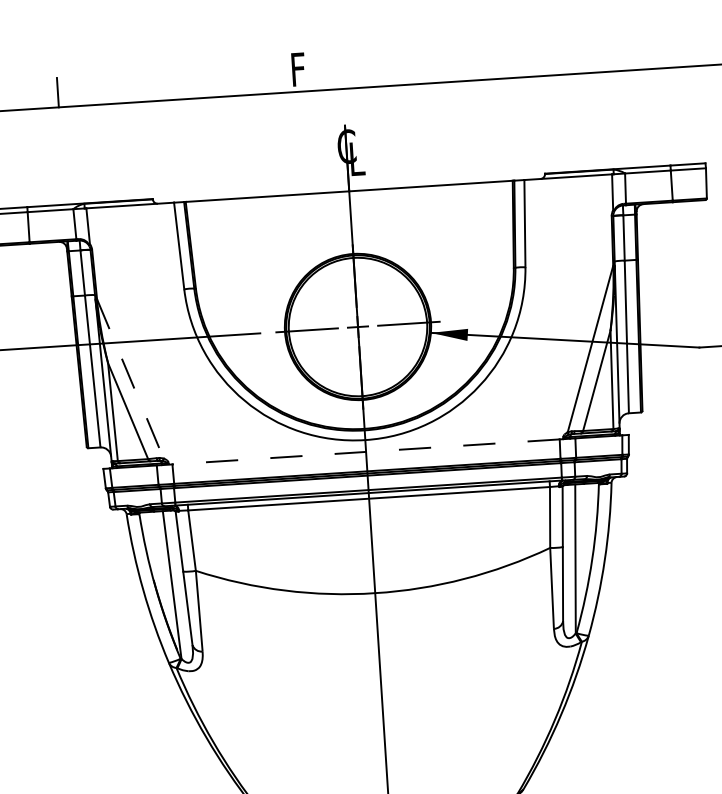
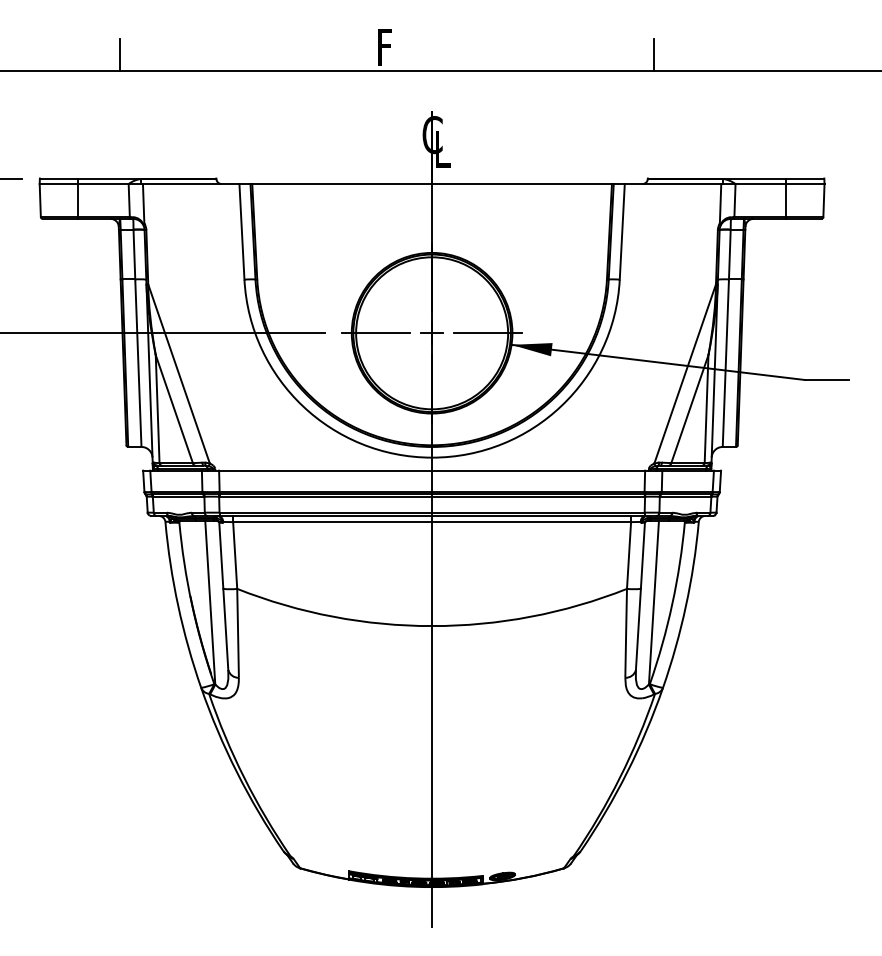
line: (543, 61) -> (654, 55), added
line: (130, 378) -> (179, 373), dashed -> solid
line: (365, 451) -> (431, 470), dashed -> solid

